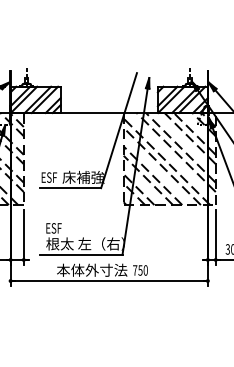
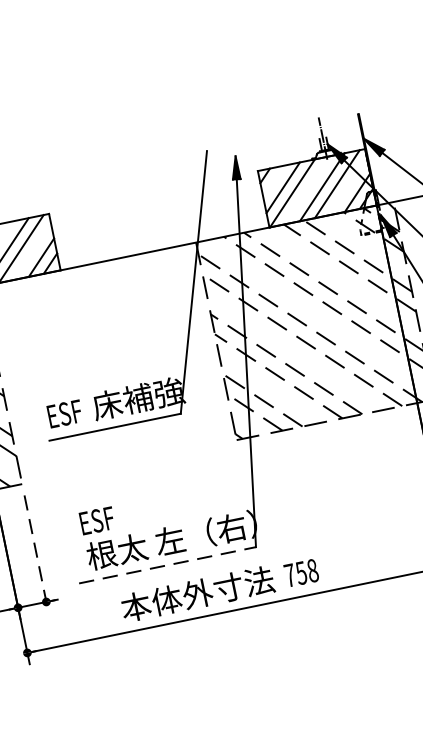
line: (23, 238) -> (36, 556), solid -> dashed
line: (81, 254) -> (167, 564), solid -> dashed
text: (145, 270) -> (312, 570), 750 -> 758

